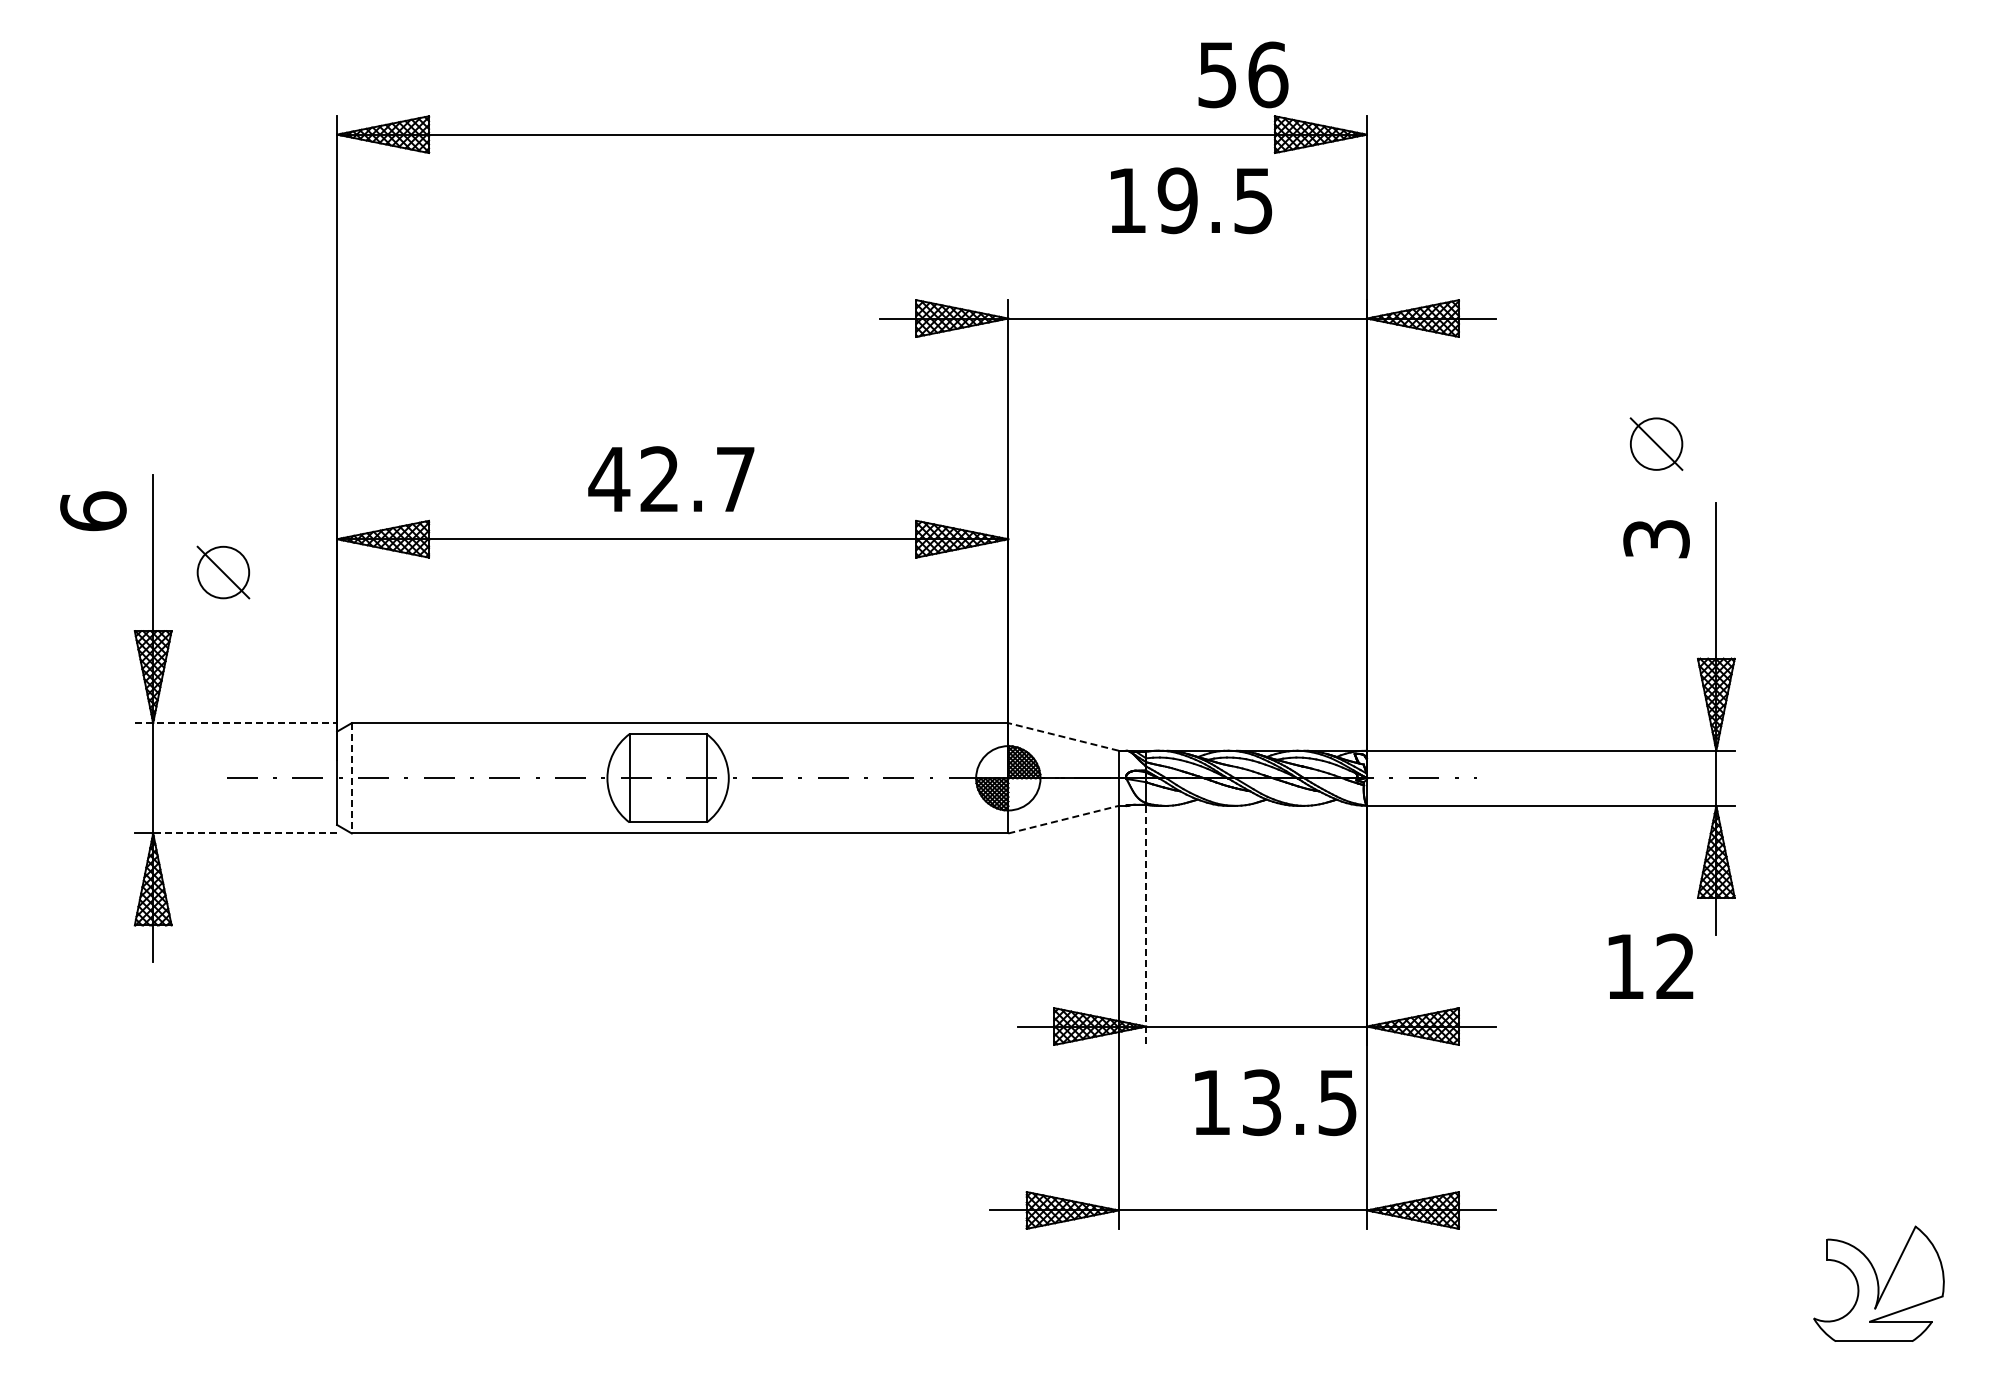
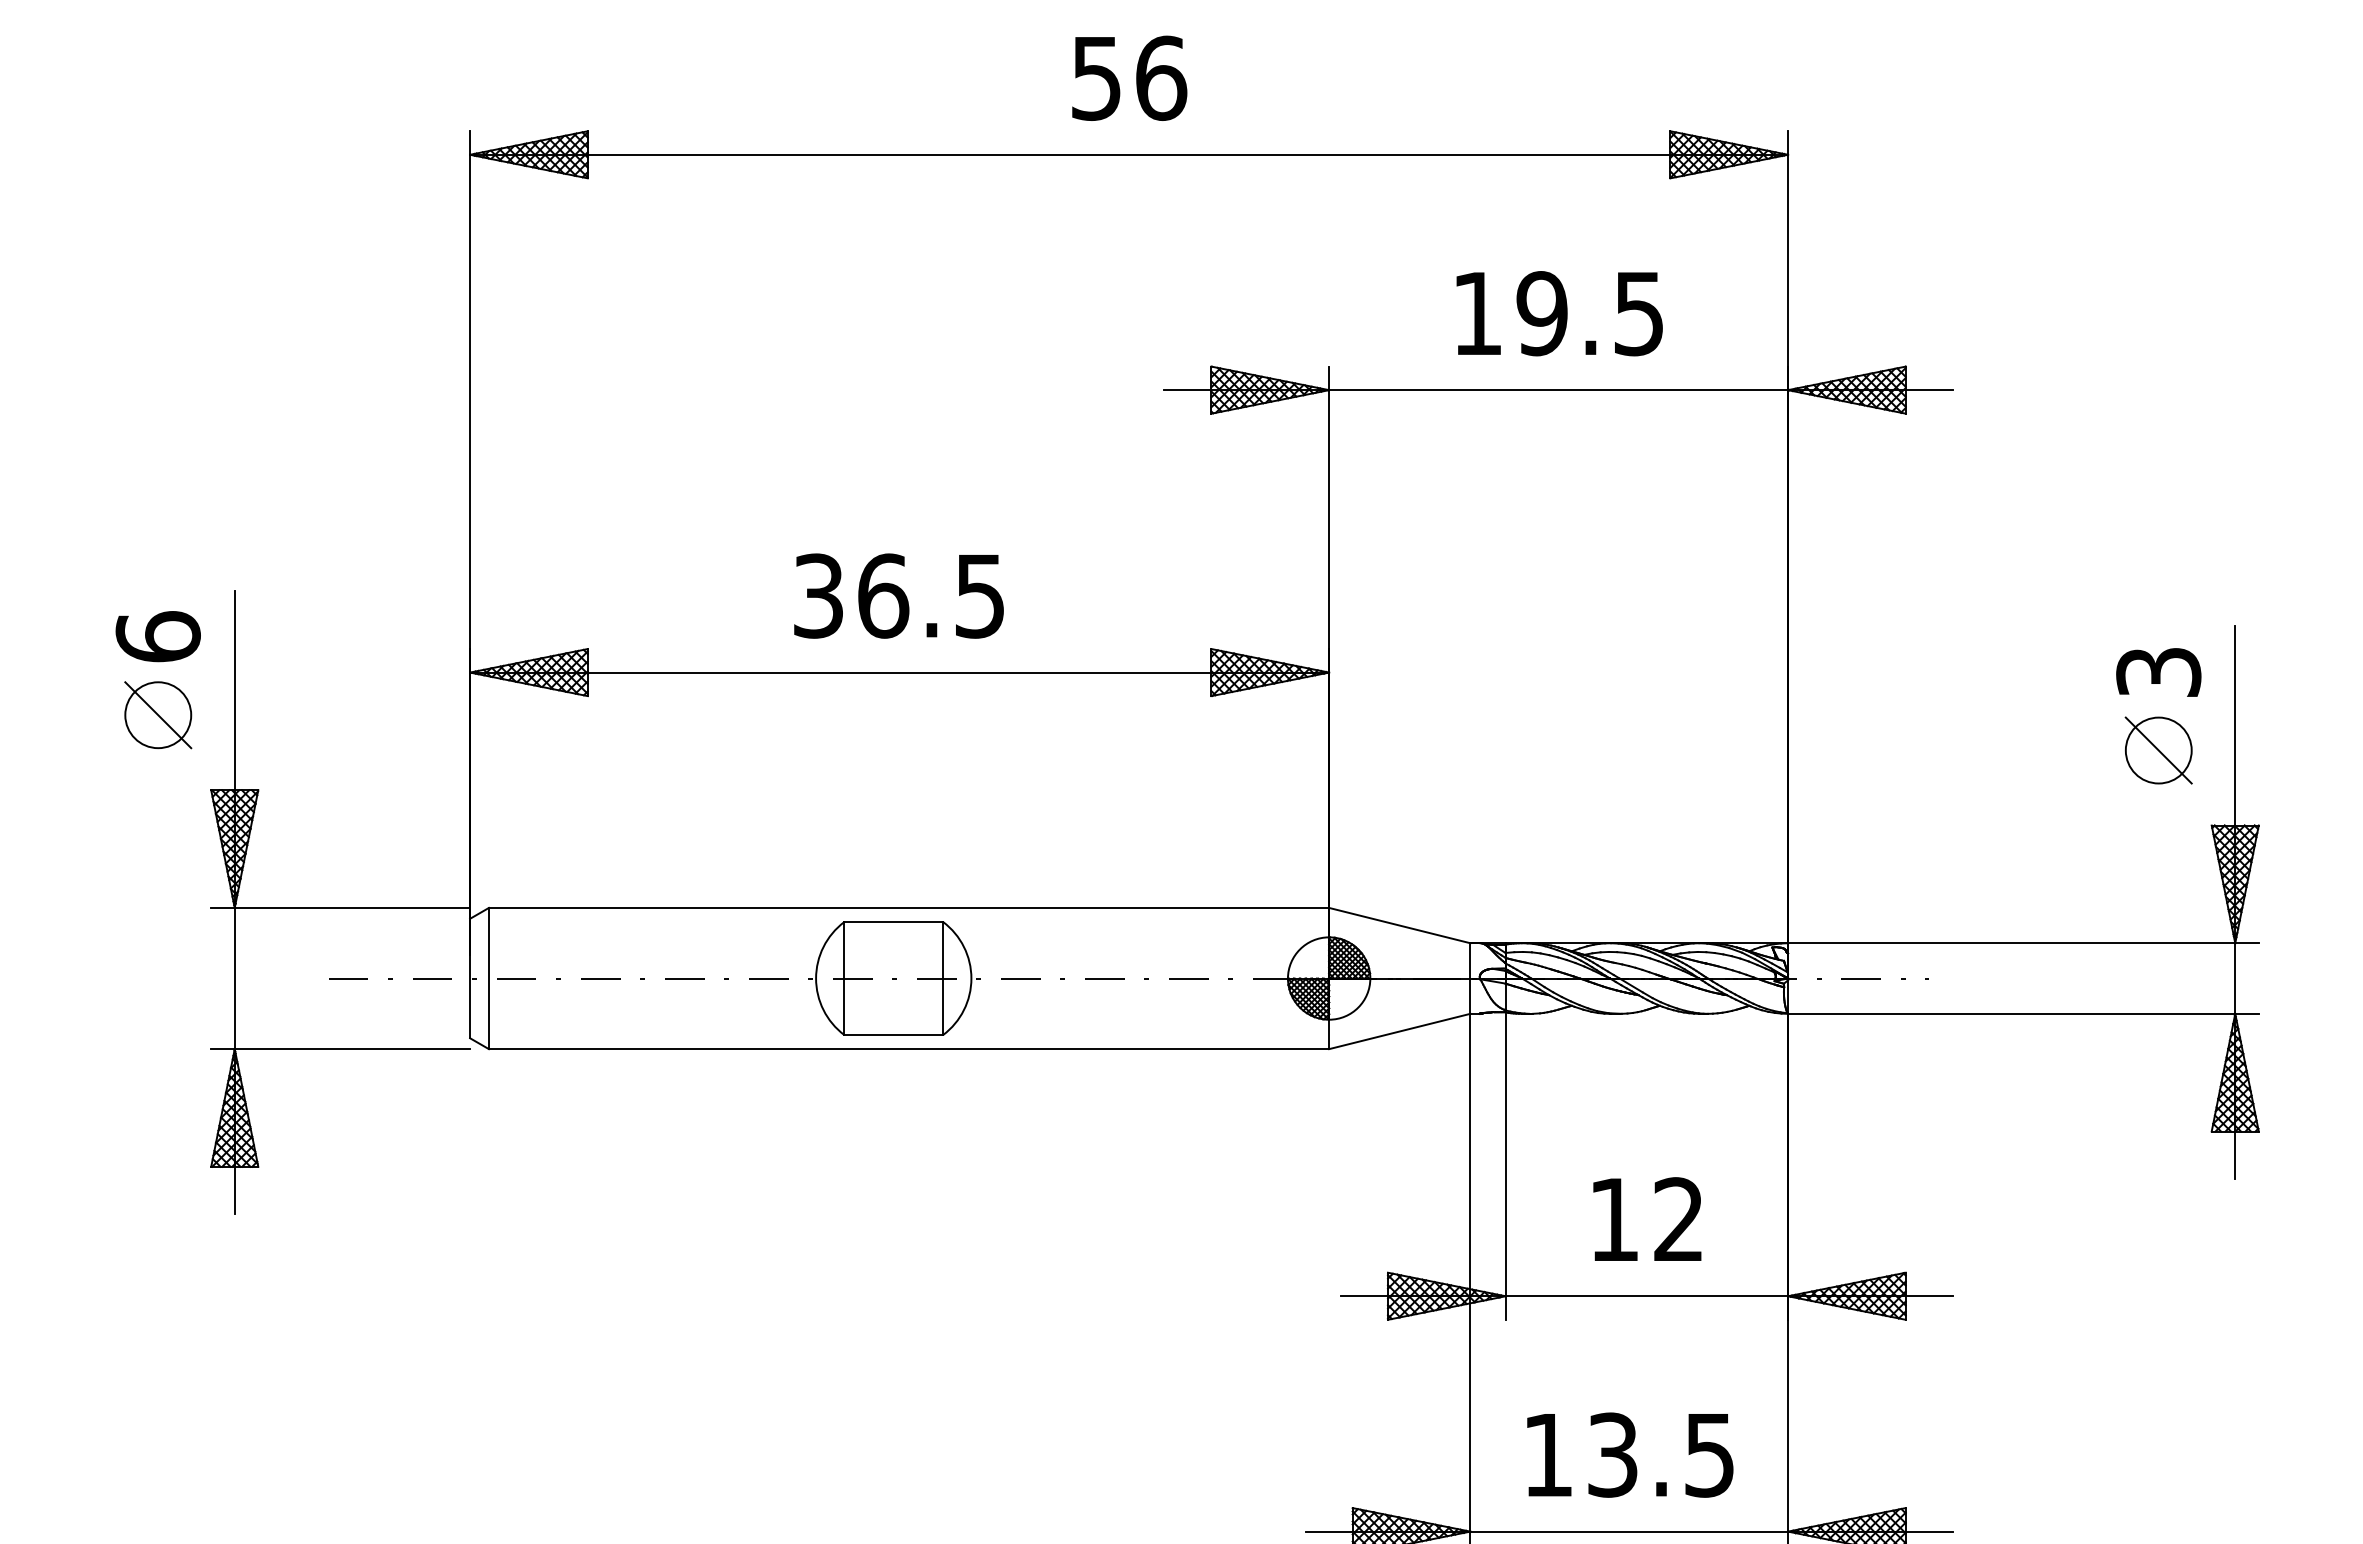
text: (1243, 74) -> (1129, 77), moved
text: (1191, 200) -> (1559, 313), moved
part: (1656, 443) -> (2158, 749), moved
text: (671, 479) -> (898, 596), 42.7 -> 36.5
part: (223, 572) -> (158, 715), moved
line: (236, 723) -> (341, 908), dashed -> solid
line: (1063, 736) -> (1399, 925), dashed -> solid
line: (351, 778) -> (488, 978), dashed -> solid
line: (1063, 819) -> (1399, 1031), dashed -> solid
line: (245, 833) -> (352, 1049), dashed -> solid
line: (1146, 925) -> (1505, 1166), dashed -> solid
text: (1650, 965) -> (1646, 1218), moved
text: (1275, 1102) -> (1630, 1454), moved

